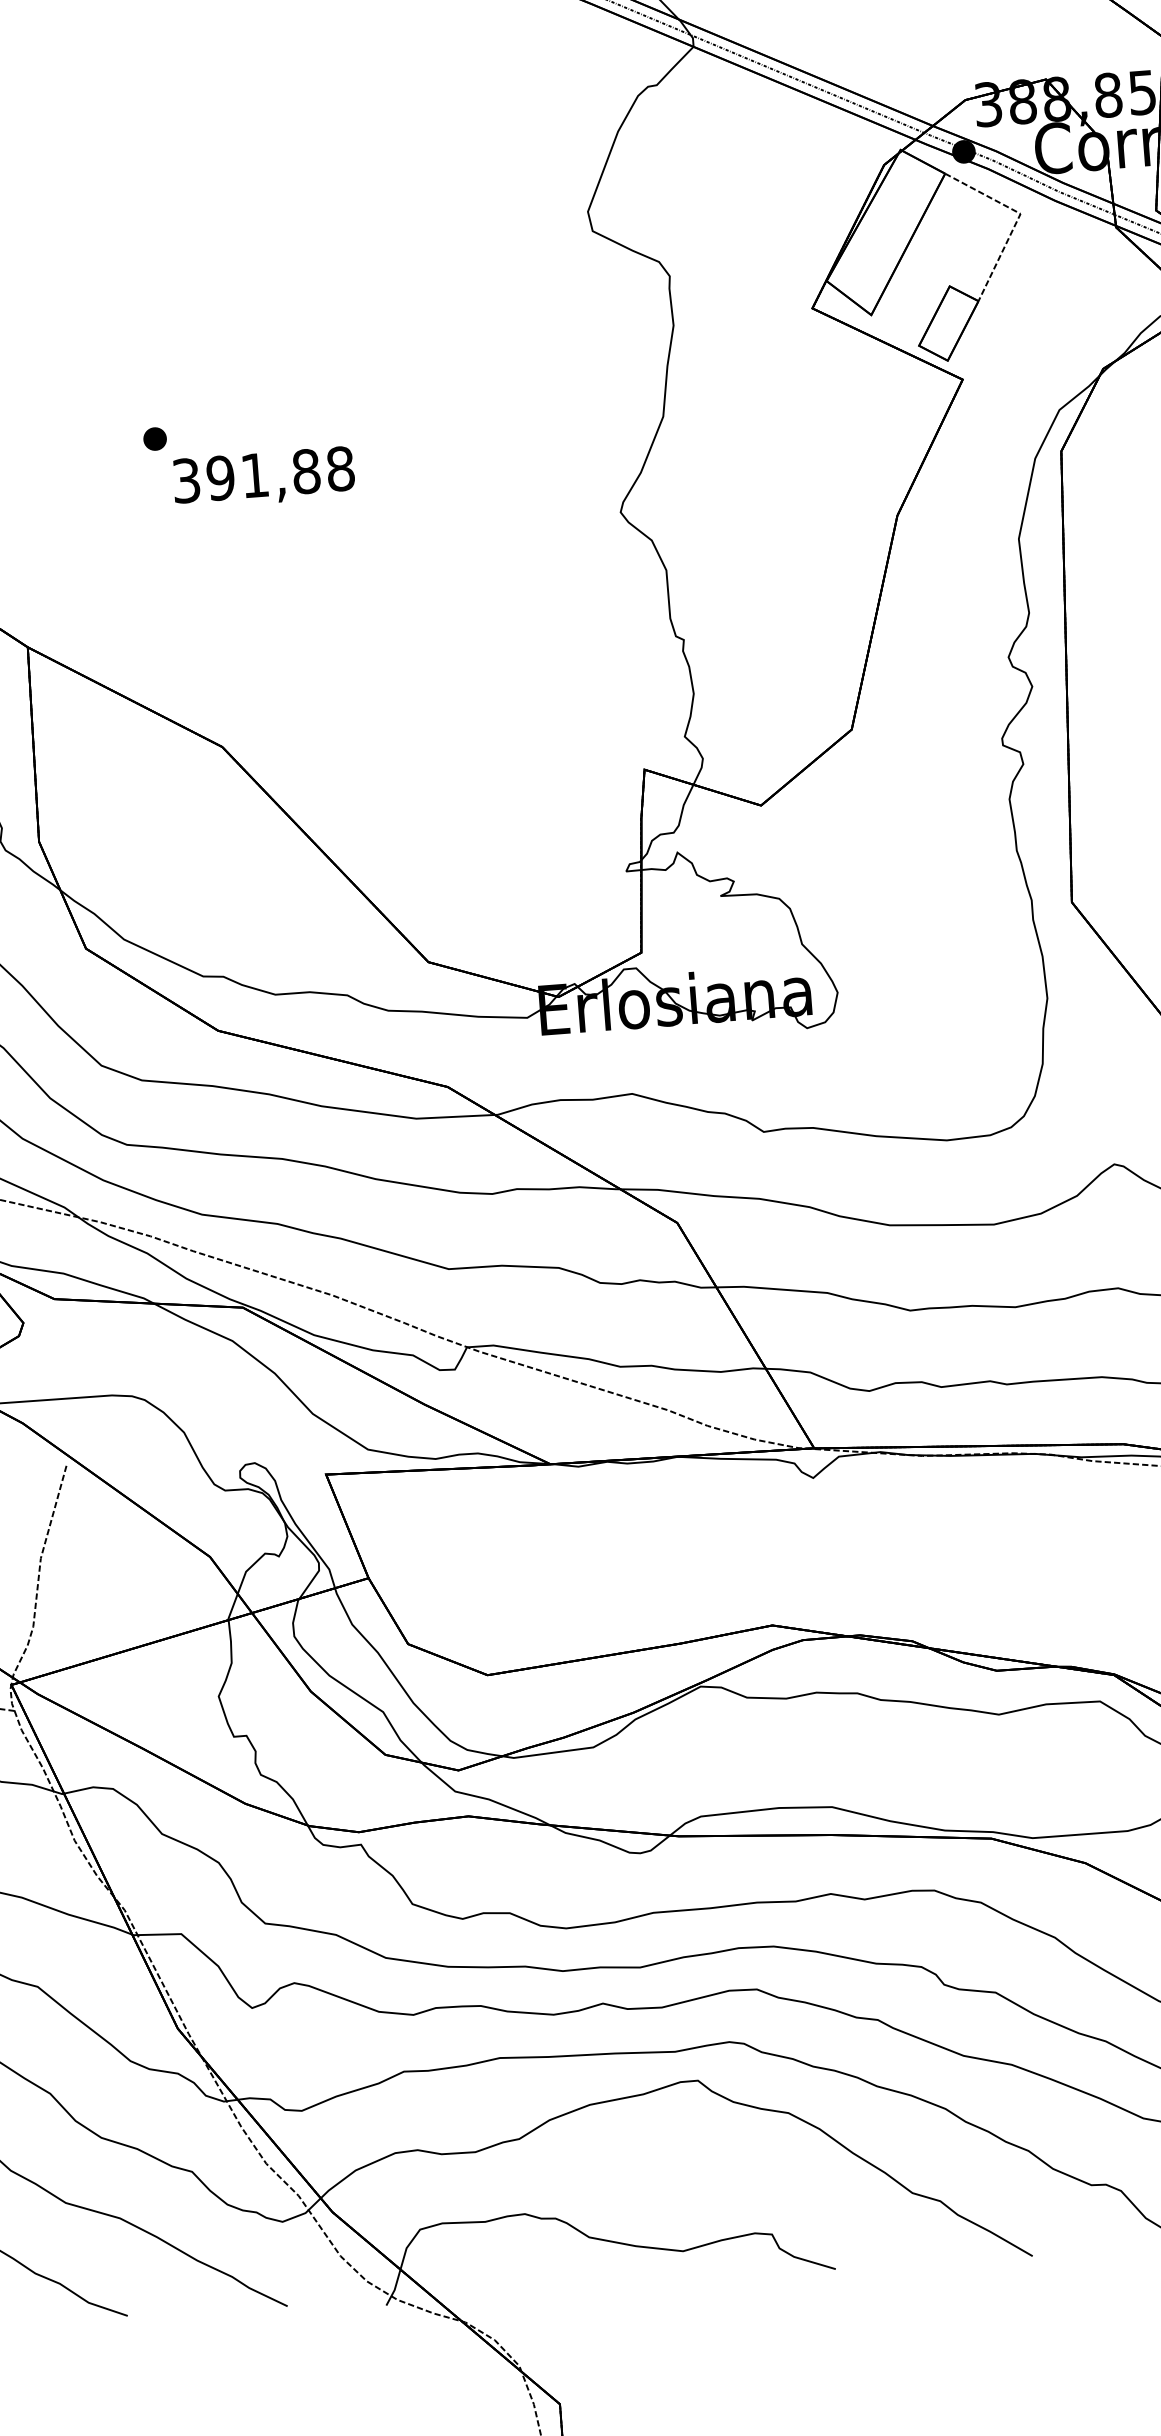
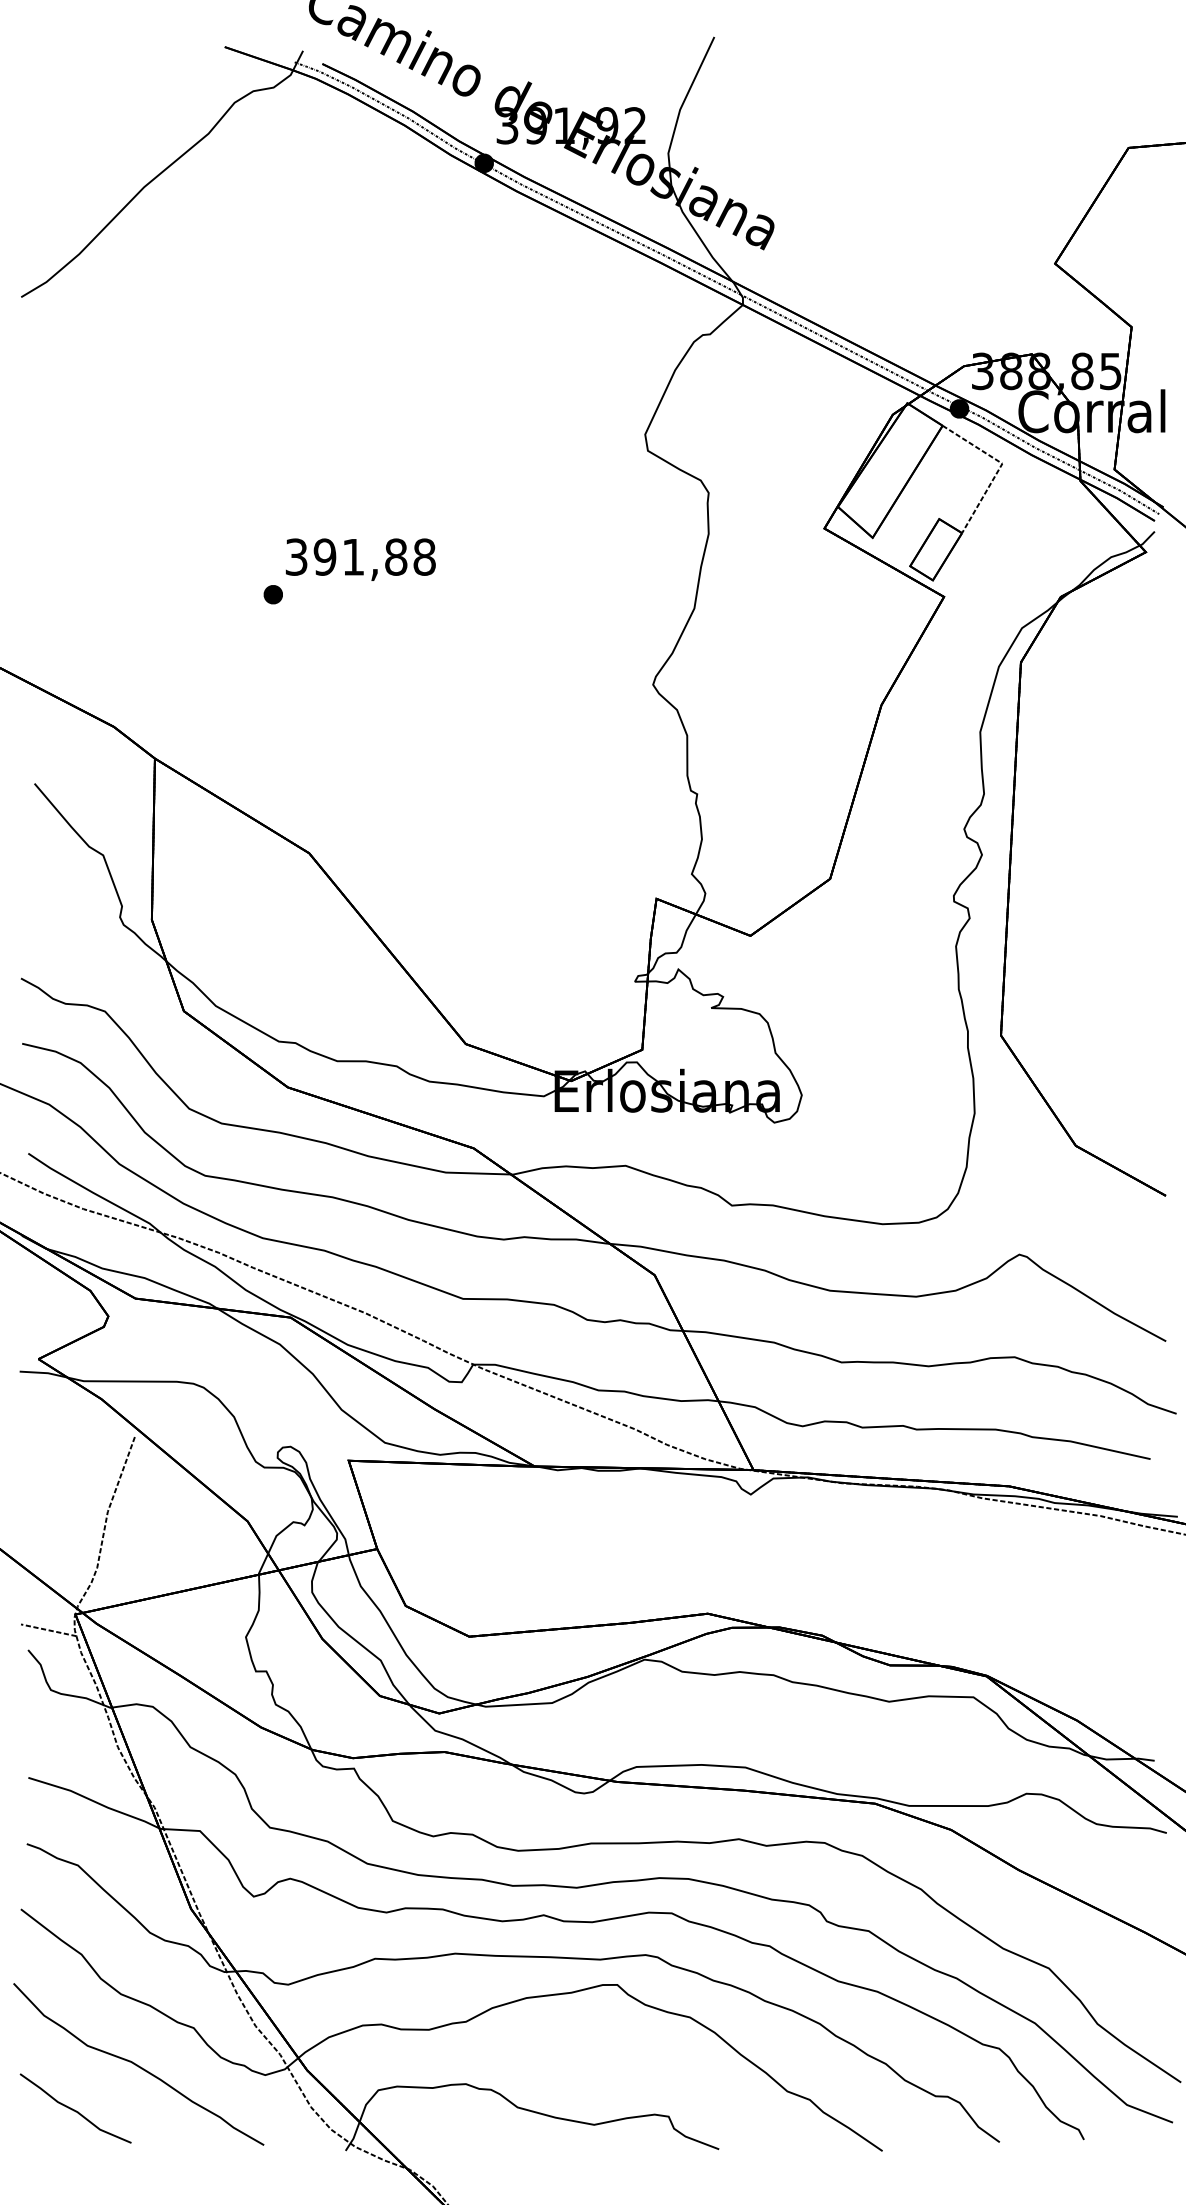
text: (263, 477) -> (360, 559), moved

